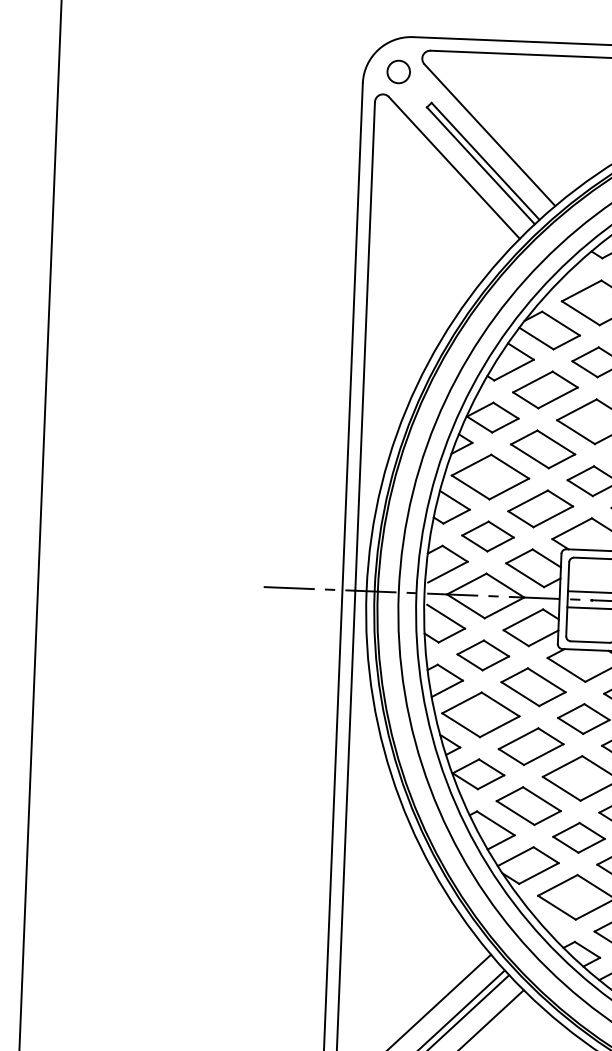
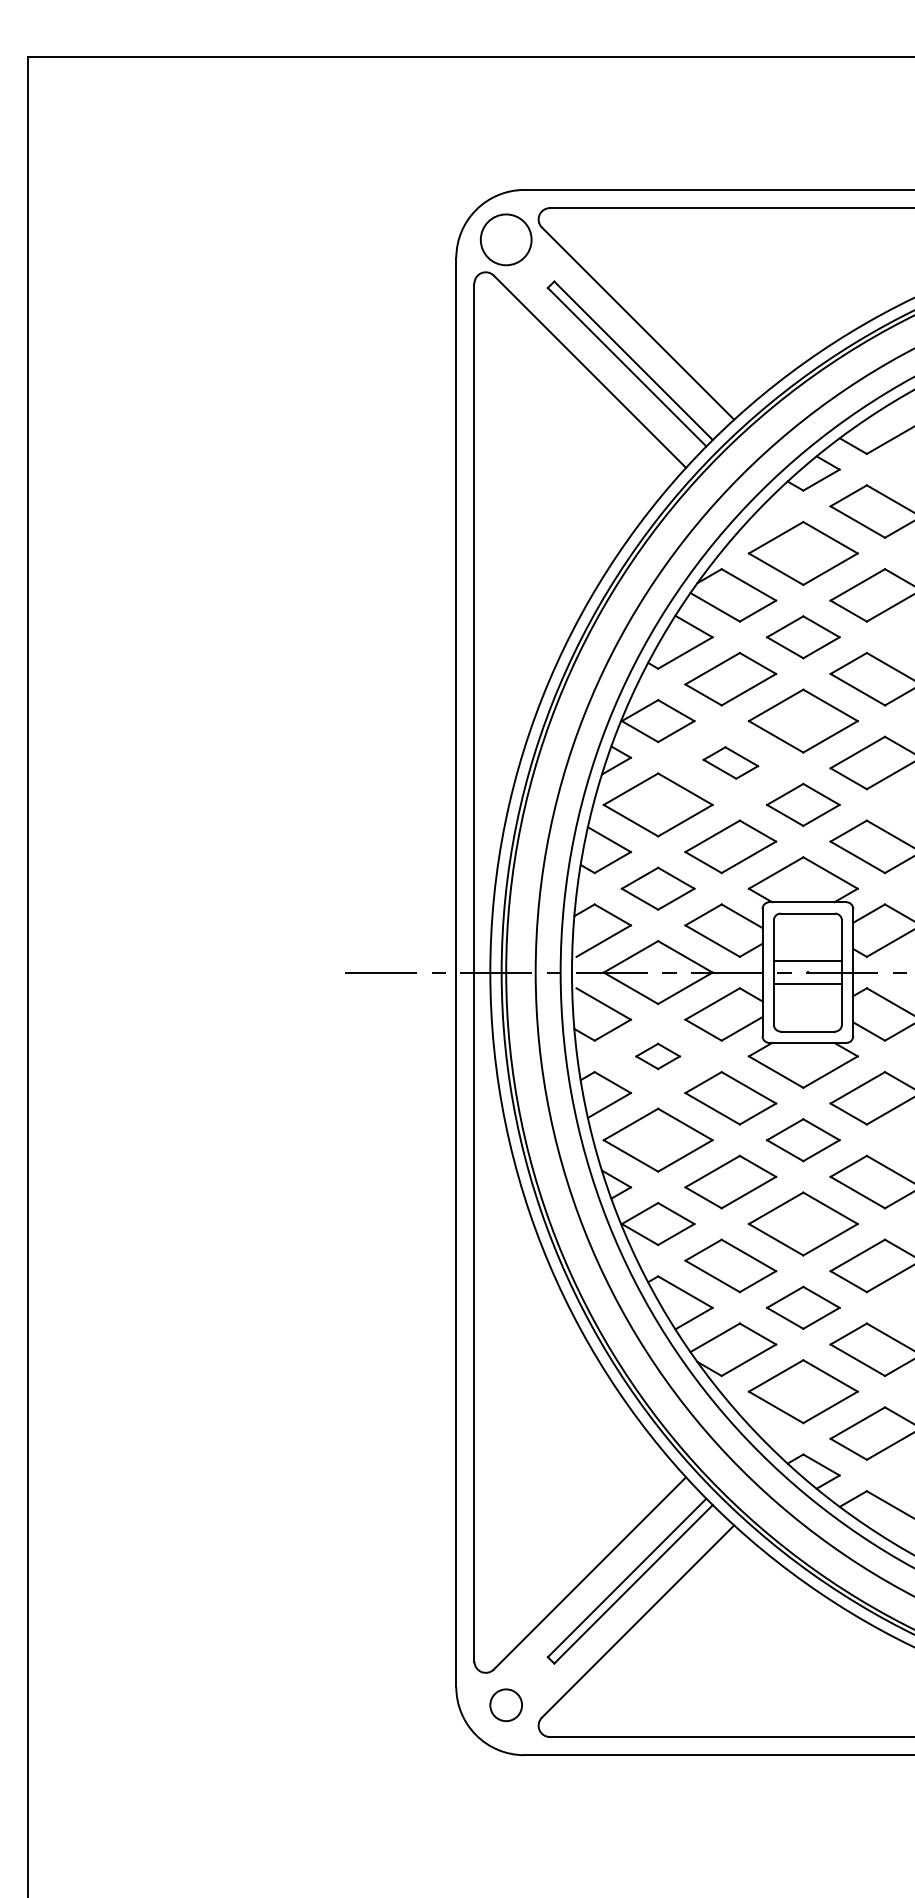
circle: (398, 71) -> (506, 239), size x1.6
part: (542, 449) -> (730, 762), size x0.6
part: (482, 655) -> (657, 1056), size x0.6

